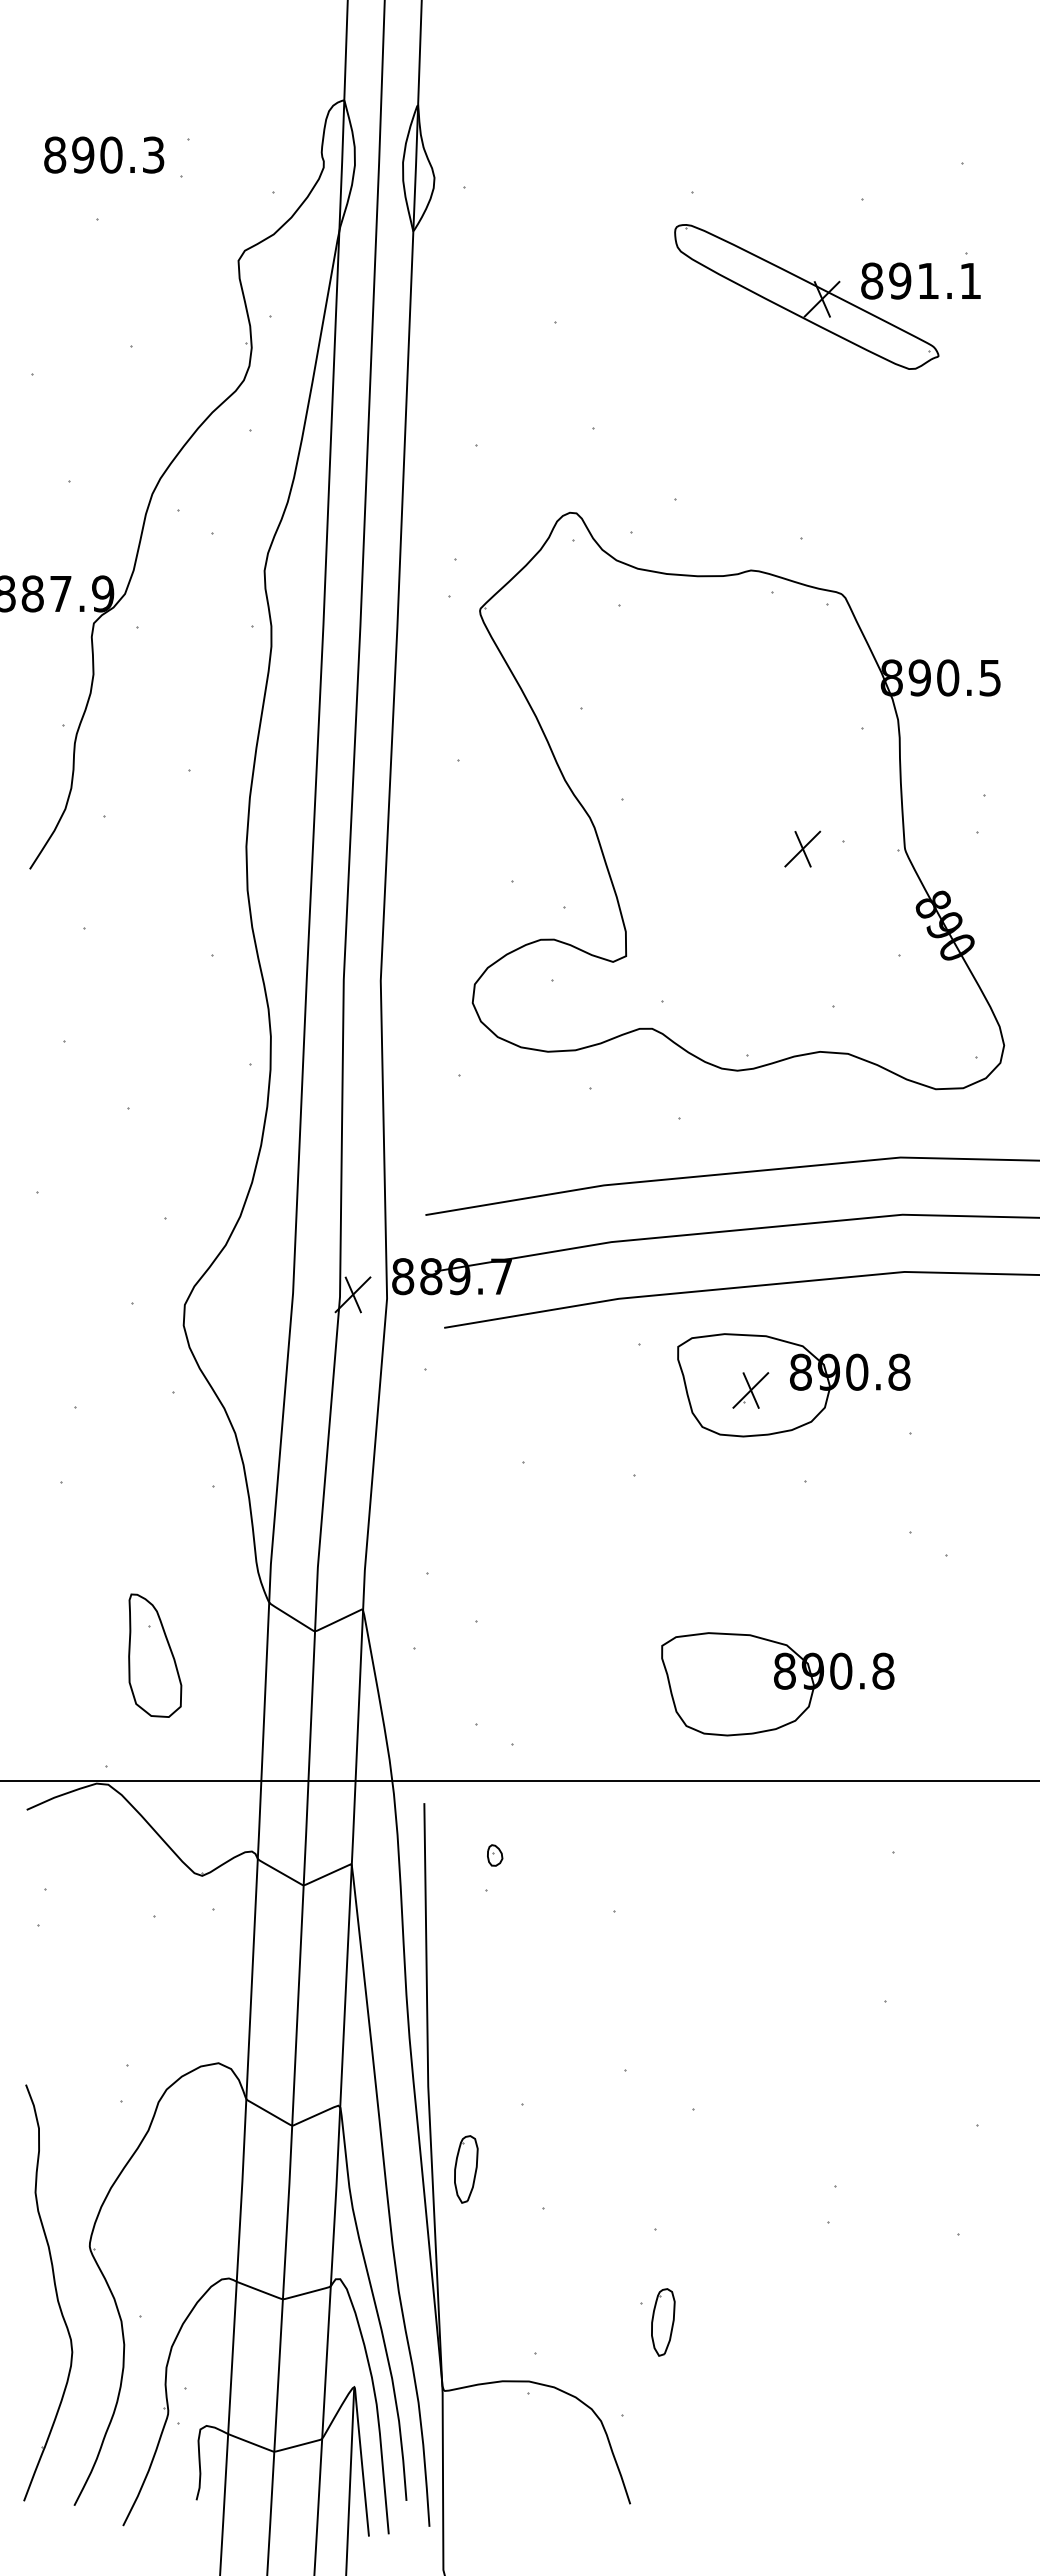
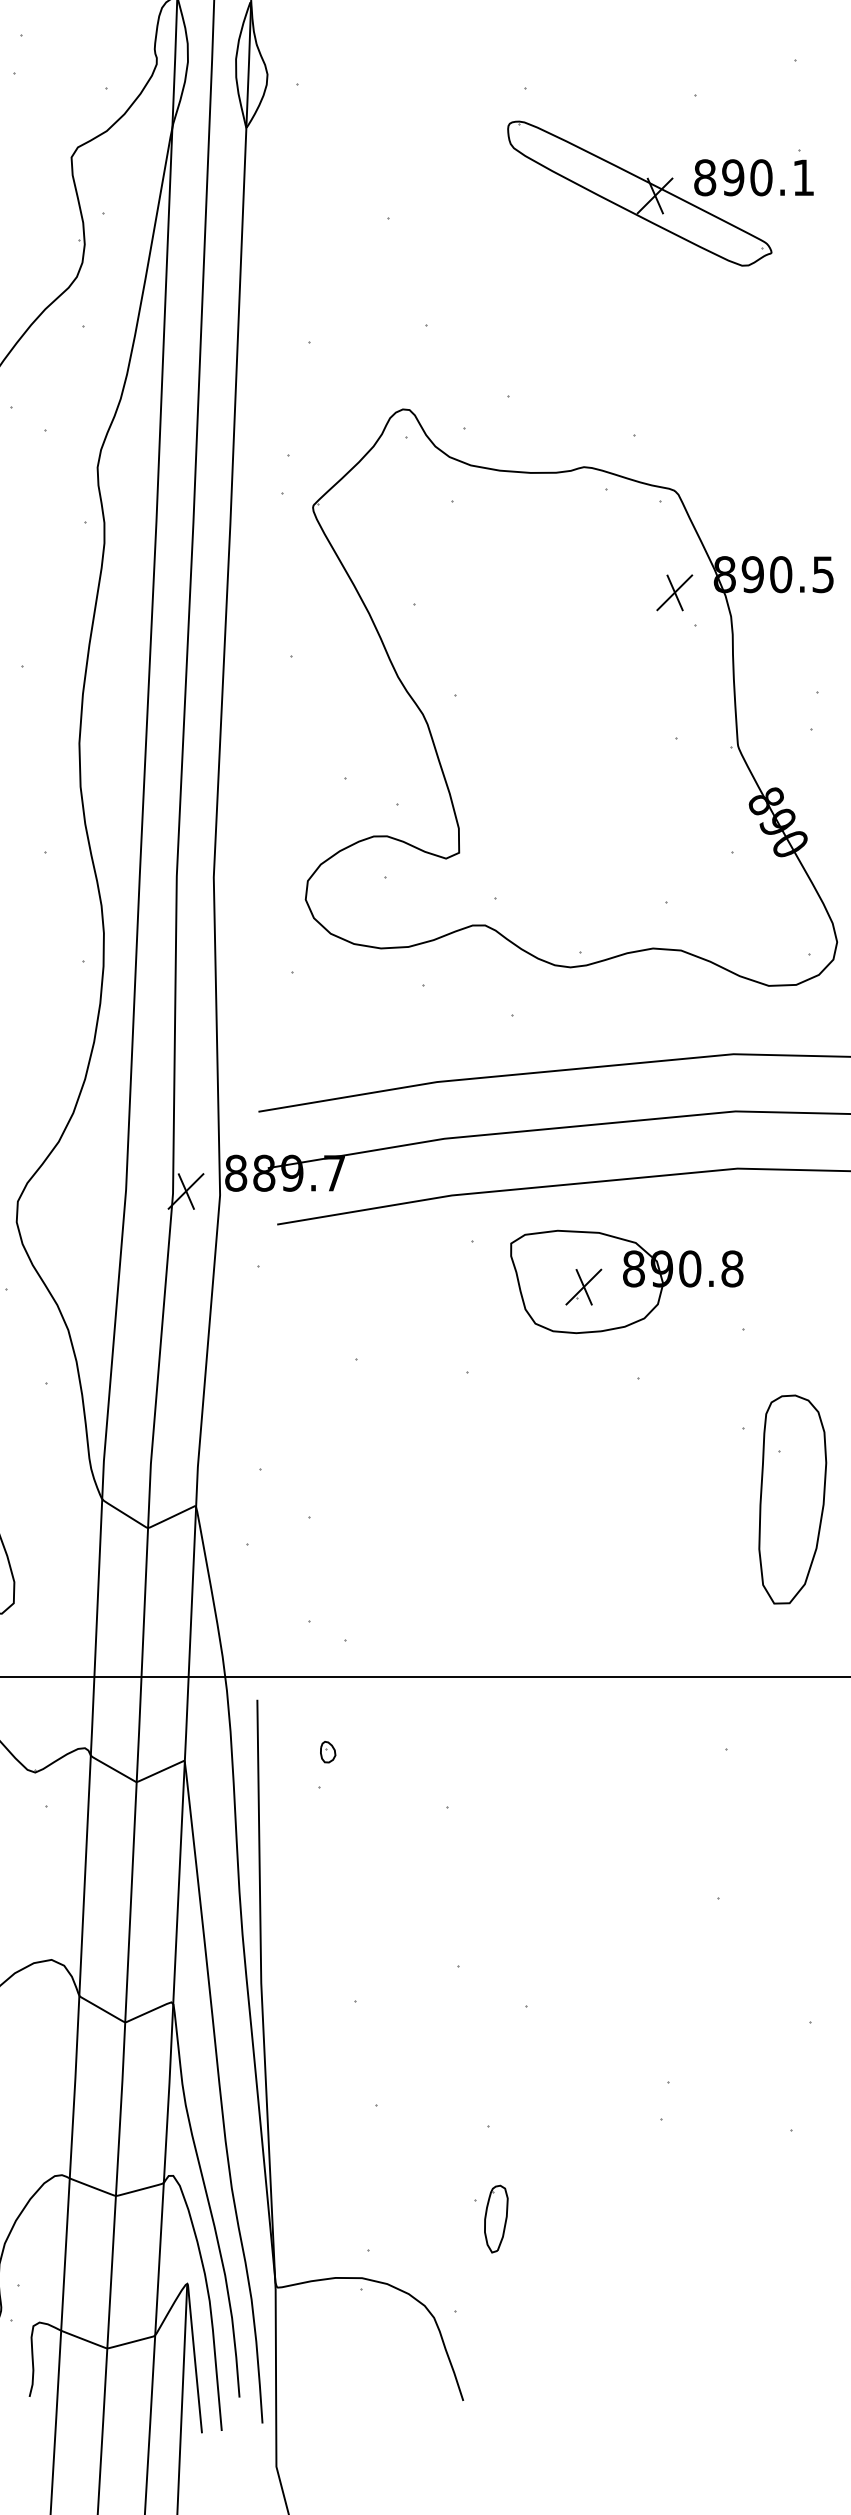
text: (928, 280) -> (761, 177), 891.1 -> 890.1
part: (802, 848) -> (674, 592), moved
part: (959, 1602) -> (792, 1499), added
part: (777, 1684) -> (610, 1581), removed
part: (466, 2169) -> (299, 2066), removed

